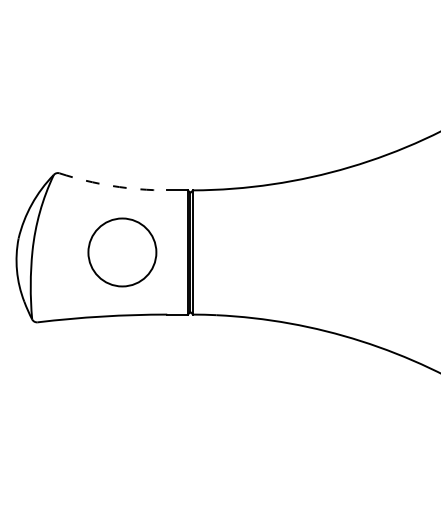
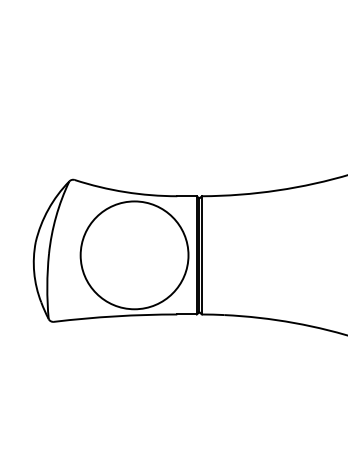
arc: (112, 186) -> (125, 192), dashed -> solid
circle: (122, 252) -> (134, 255), size x1.67

